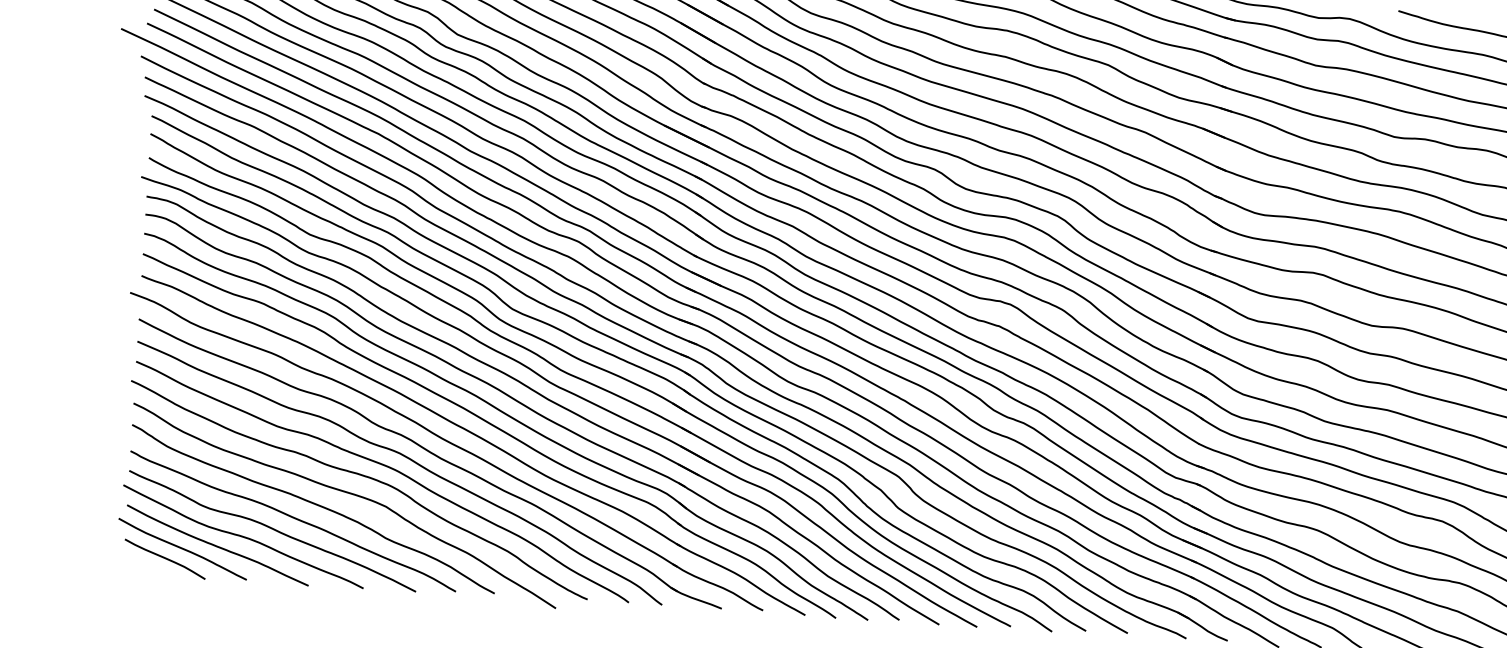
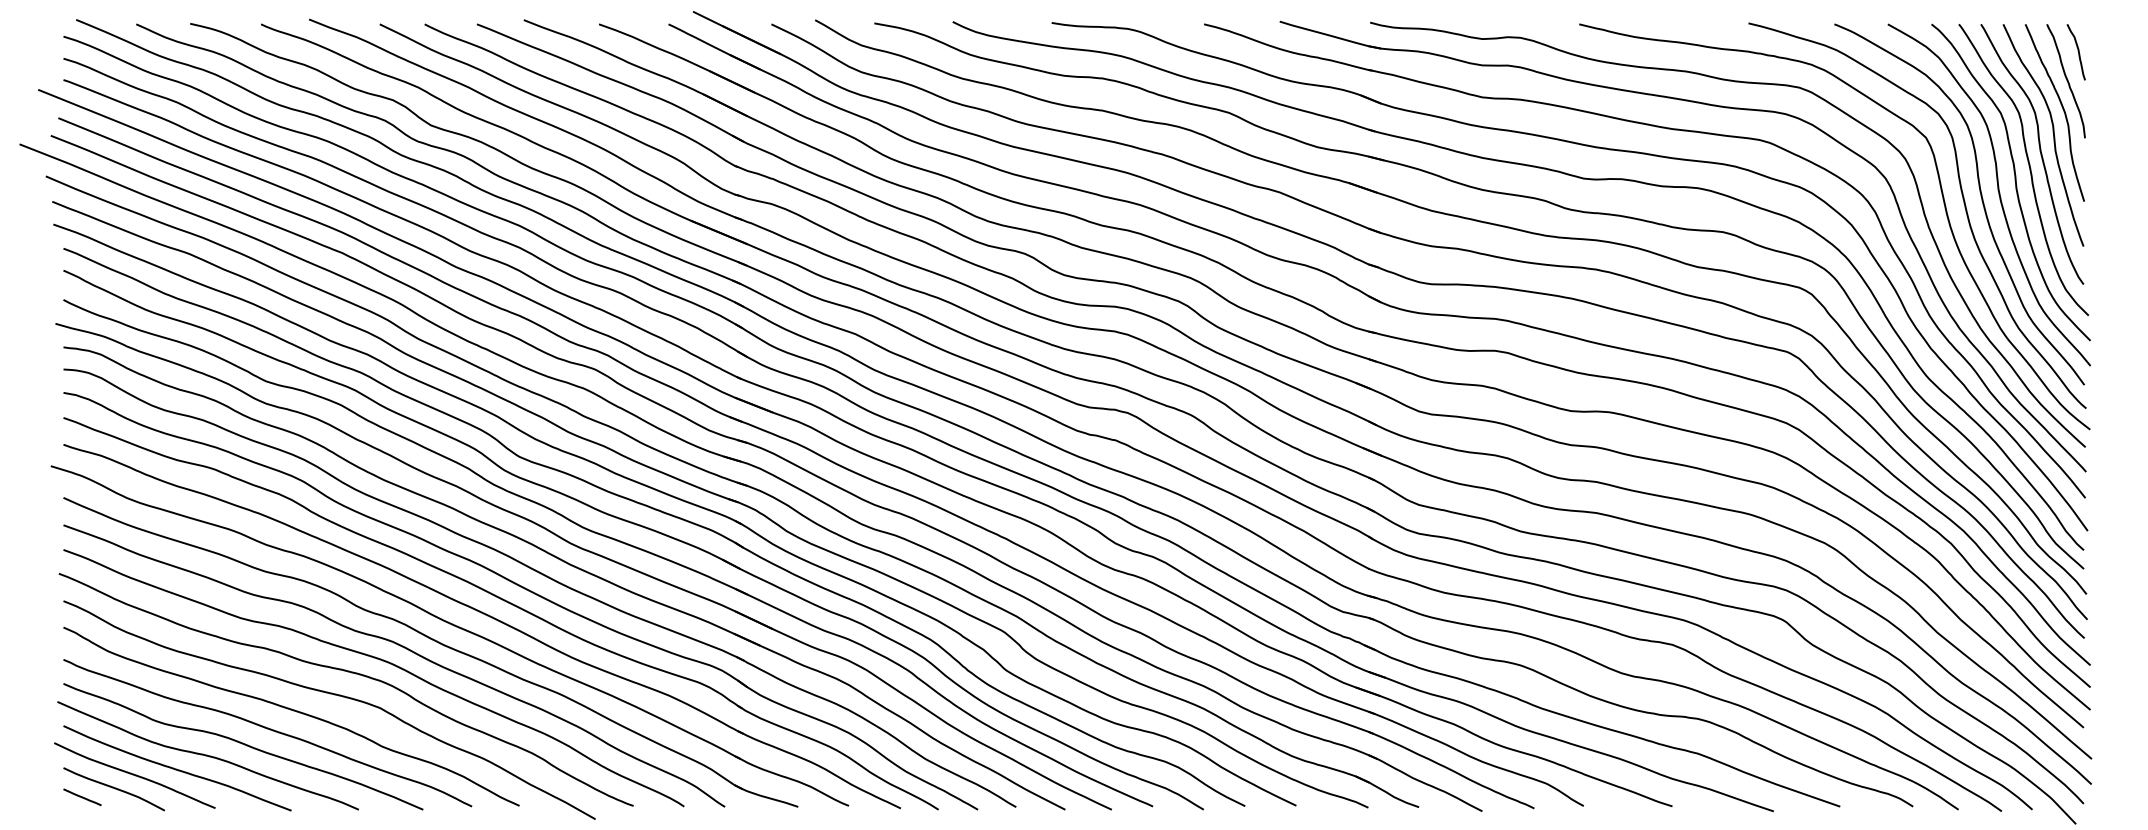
line: (138, 563) -> (82, 796), added

